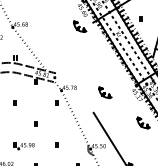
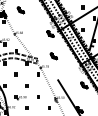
part: (104, 93) -> (53, 56), moved

